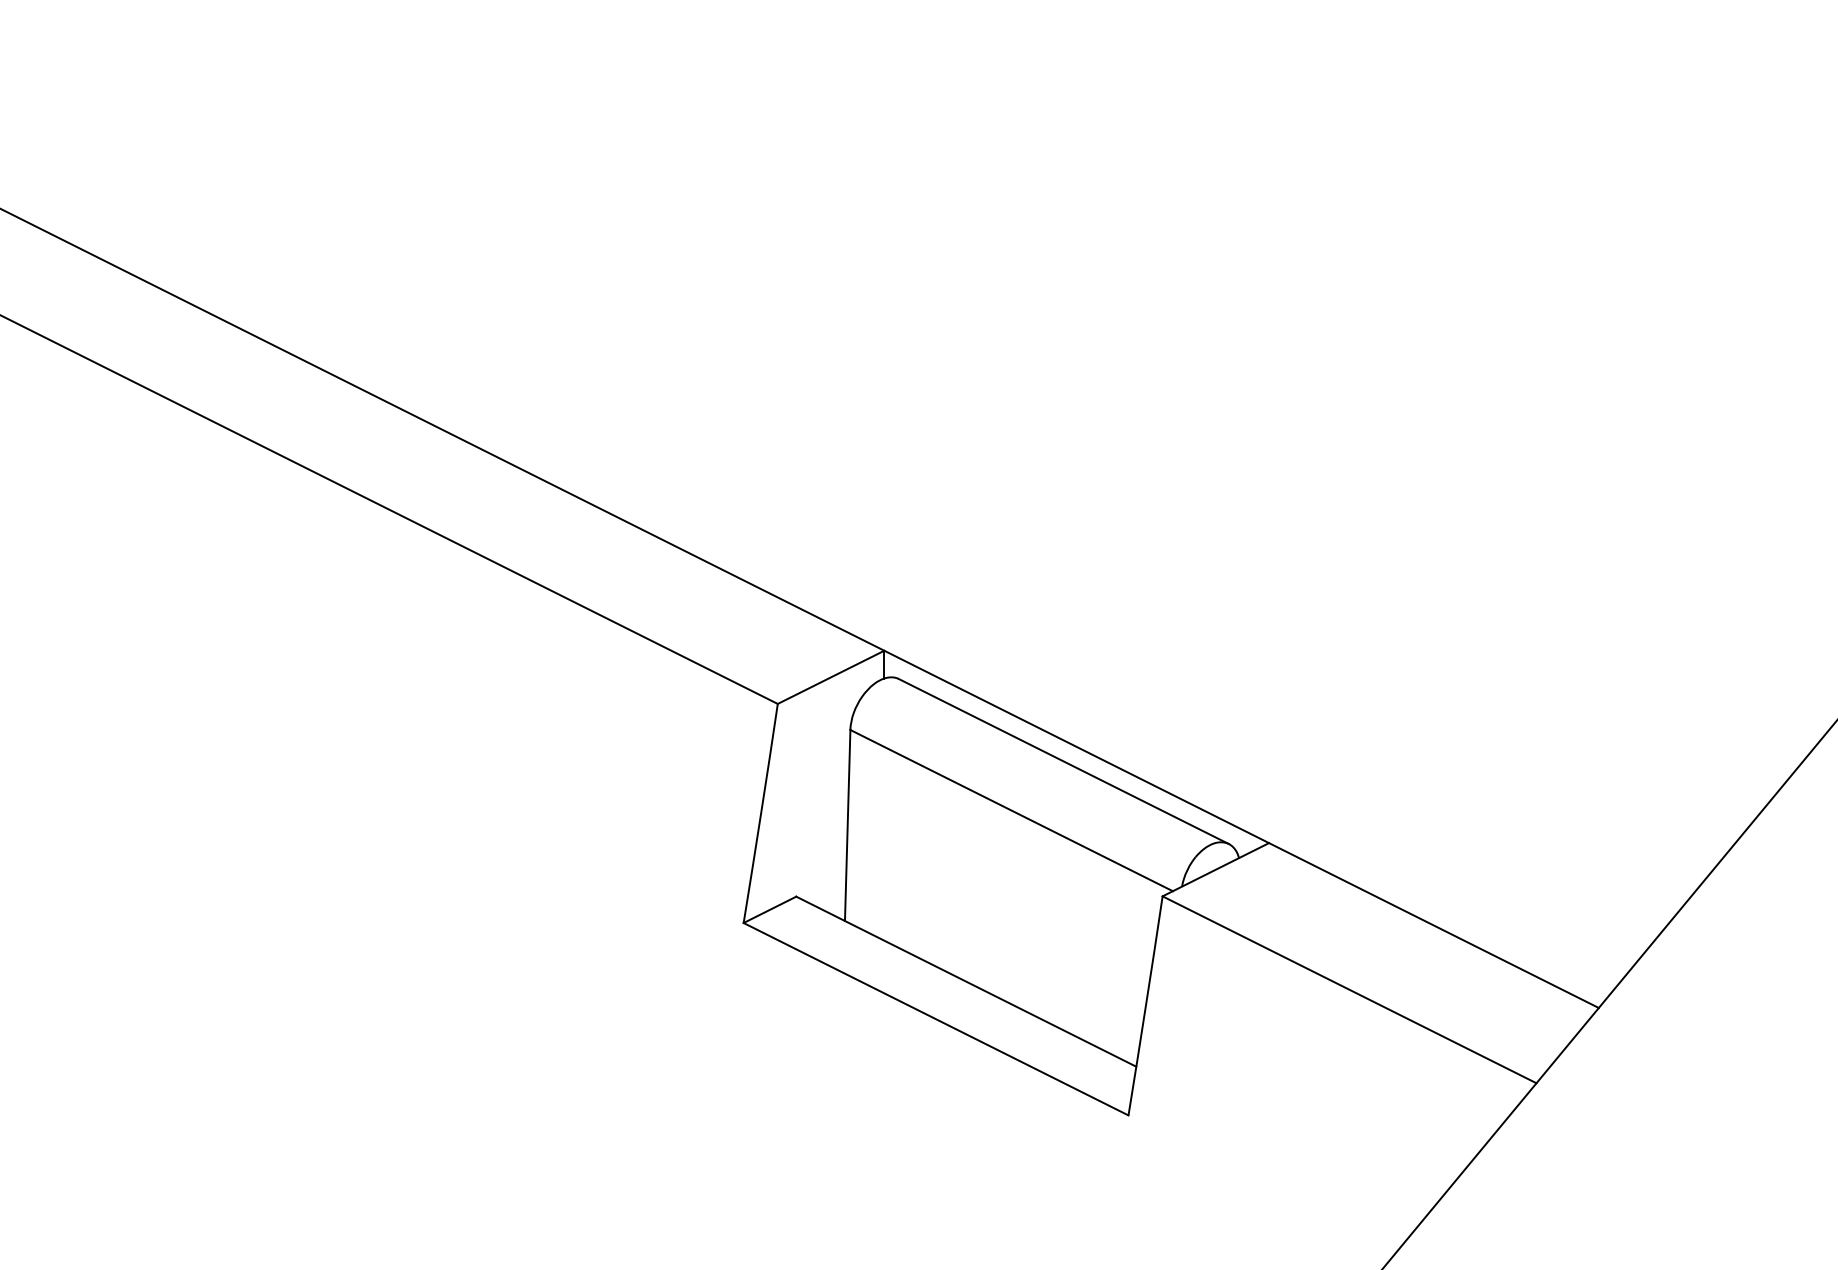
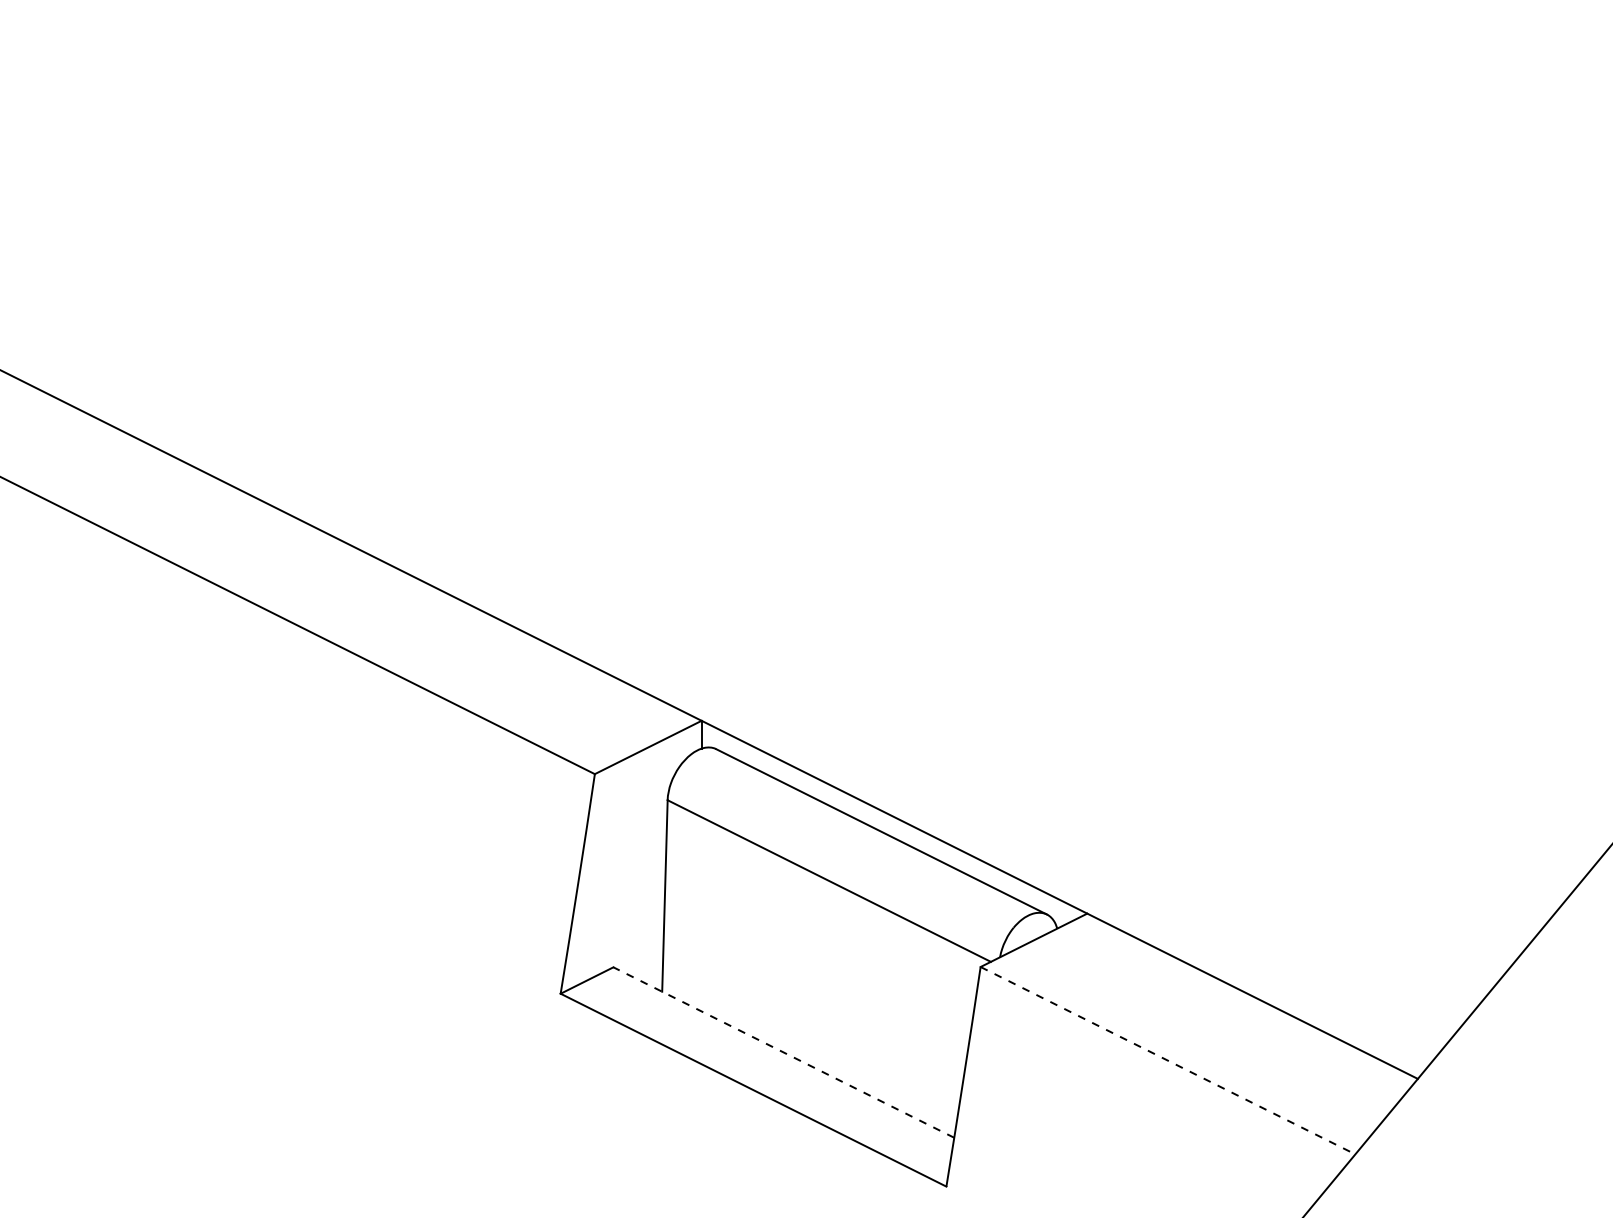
line: (965, 981) -> (783, 1052), solid -> dashed
line: (1349, 989) -> (1167, 1060), solid -> dashed

